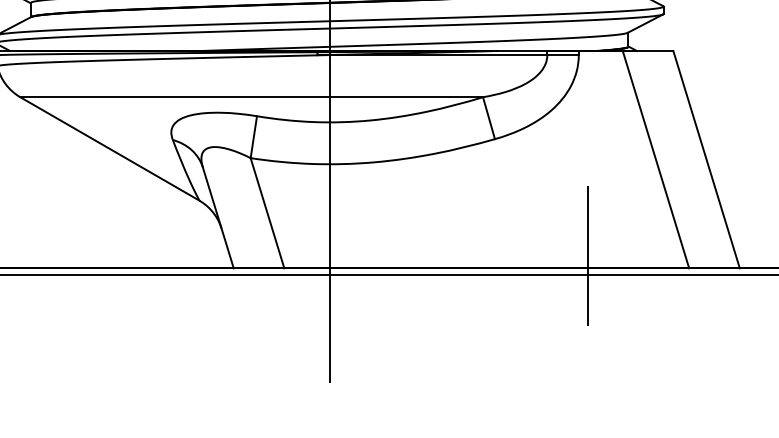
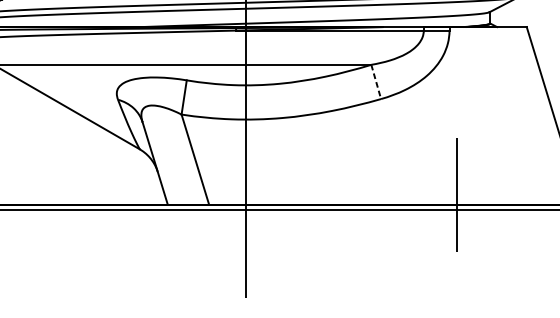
line: (489, 118) -> (376, 82), solid -> dashed
line: (655, 159) -> (512, 115), removed

